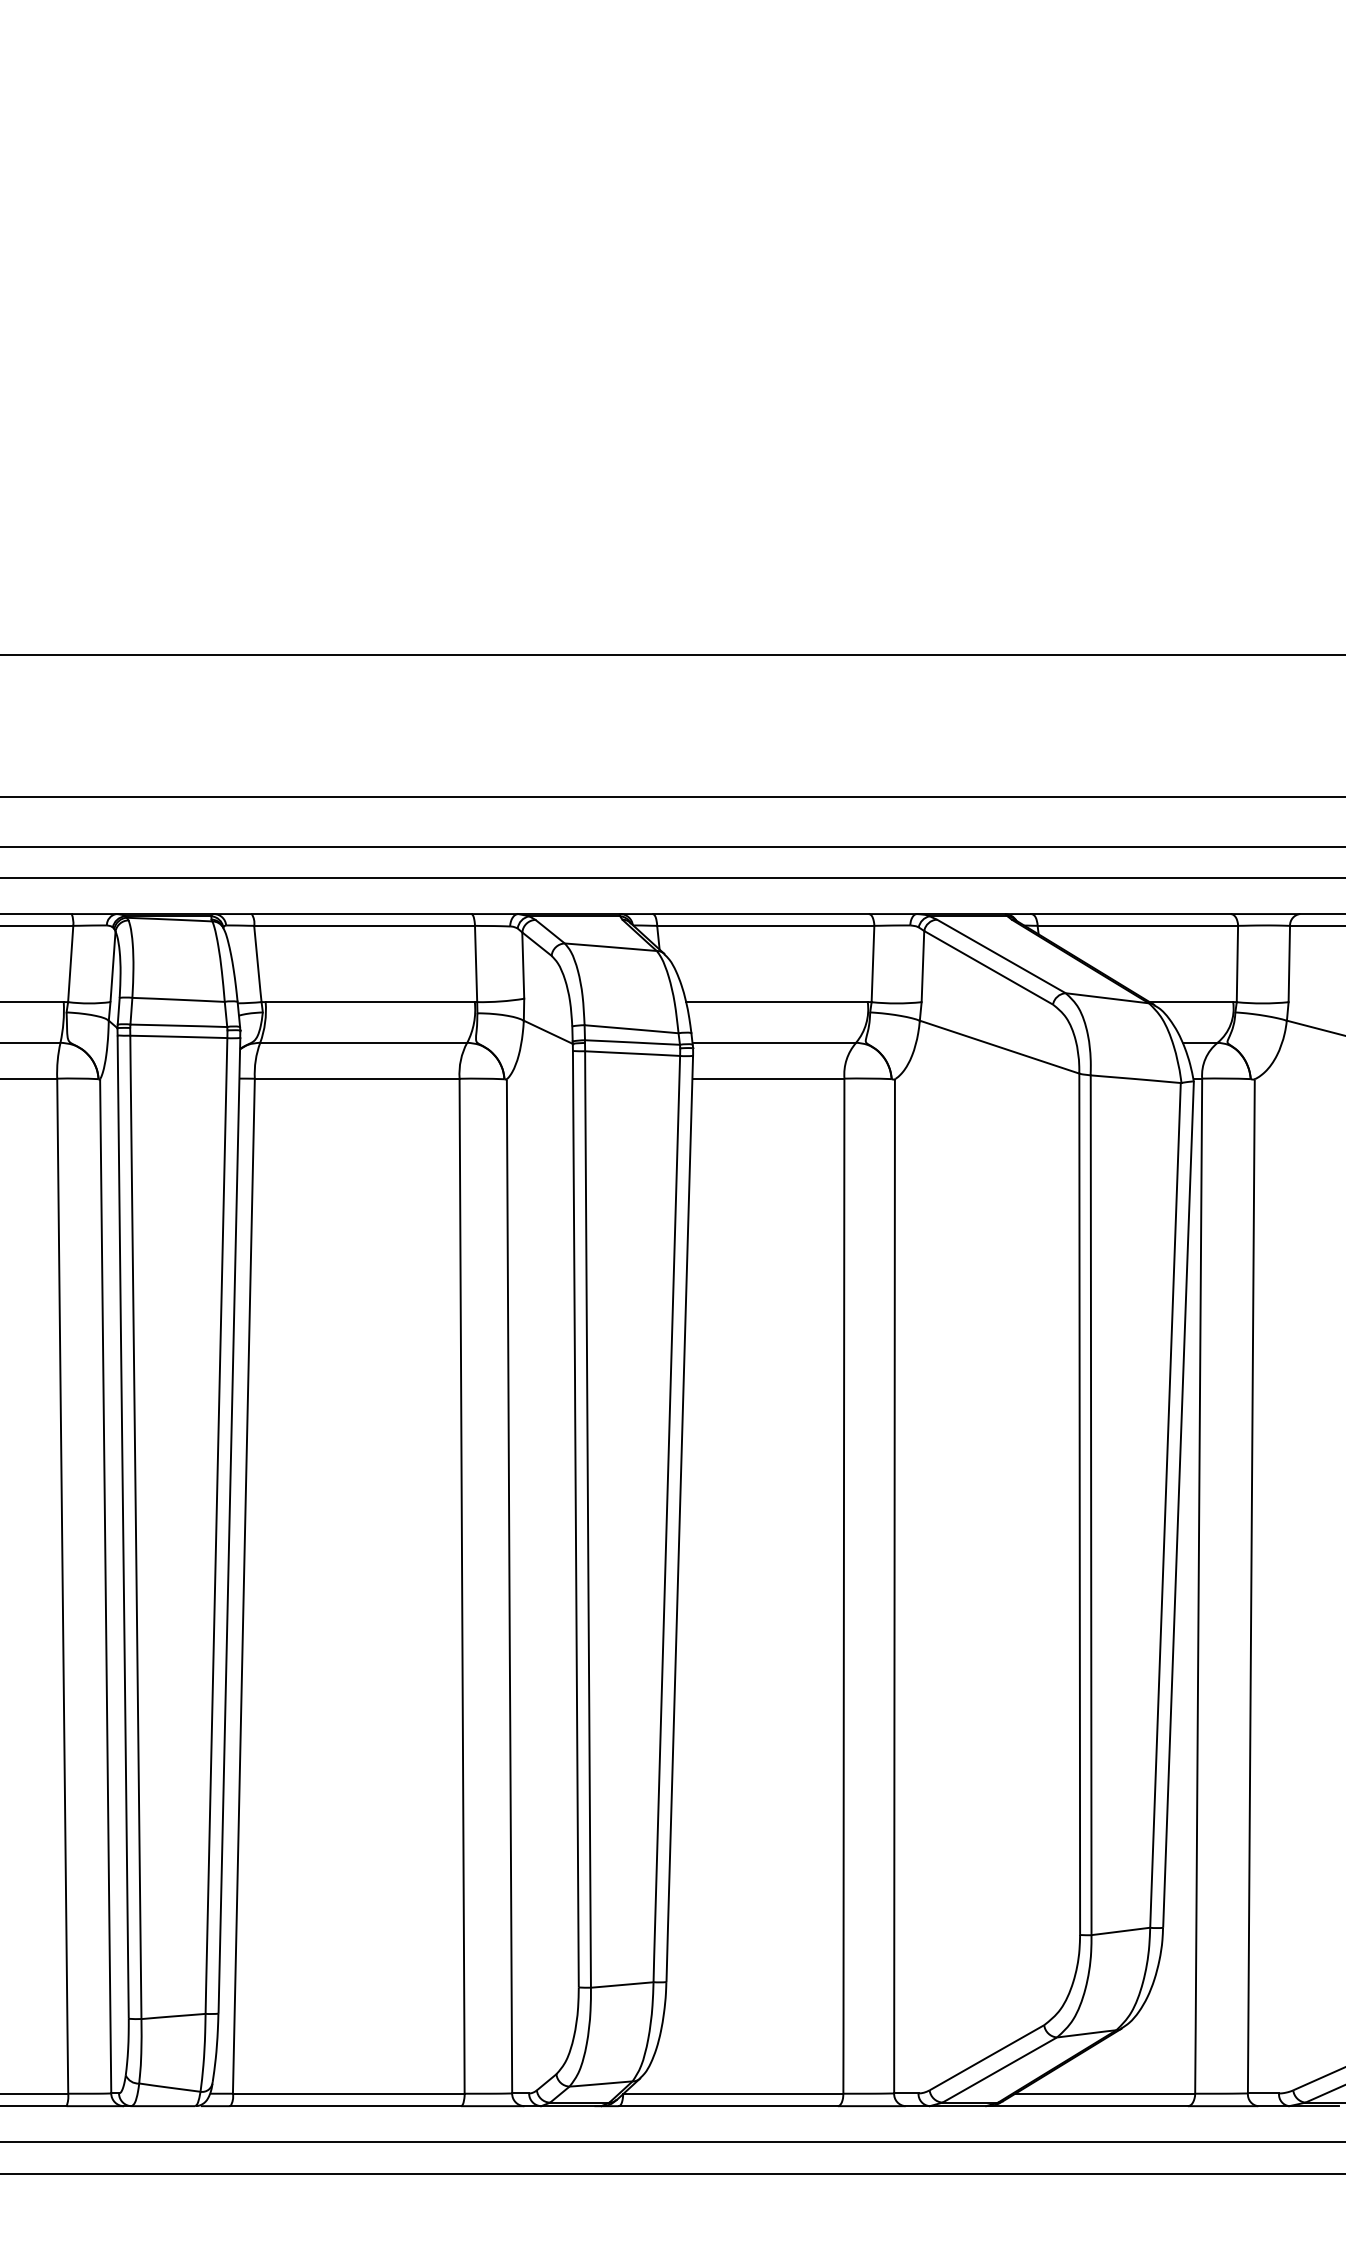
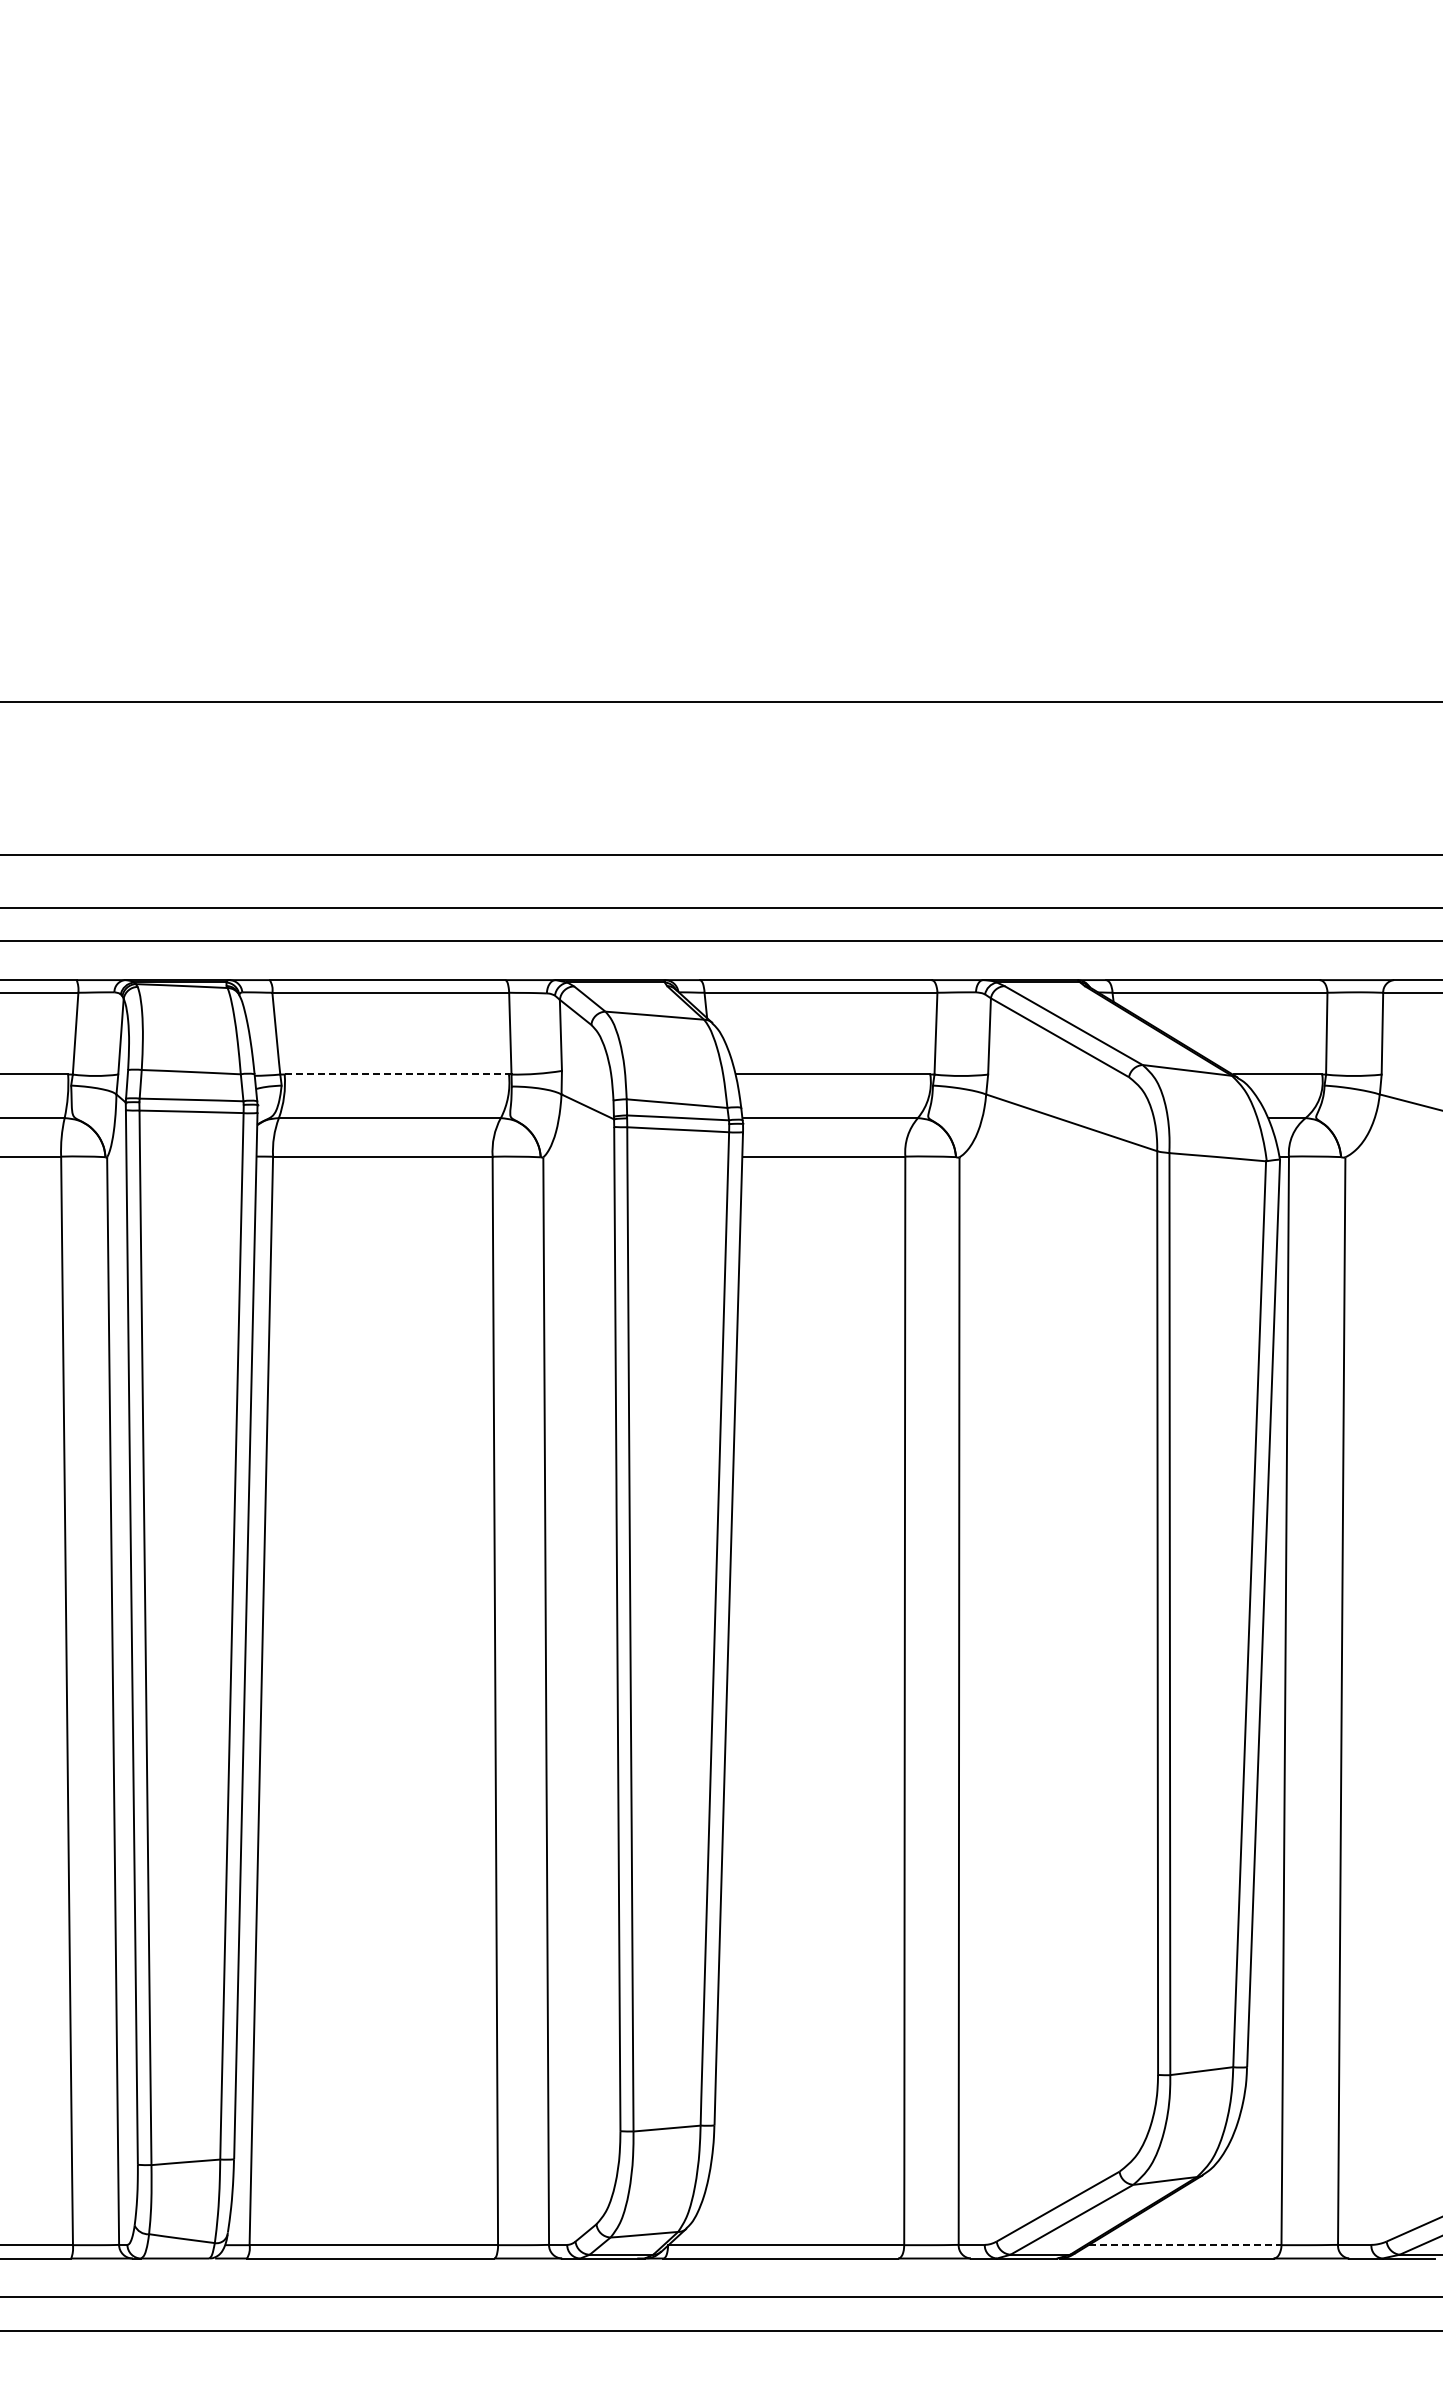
line: (370, 1002) -> (397, 1074), solid -> dashed
line: (1105, 2094) -> (1185, 2245), solid -> dashed

